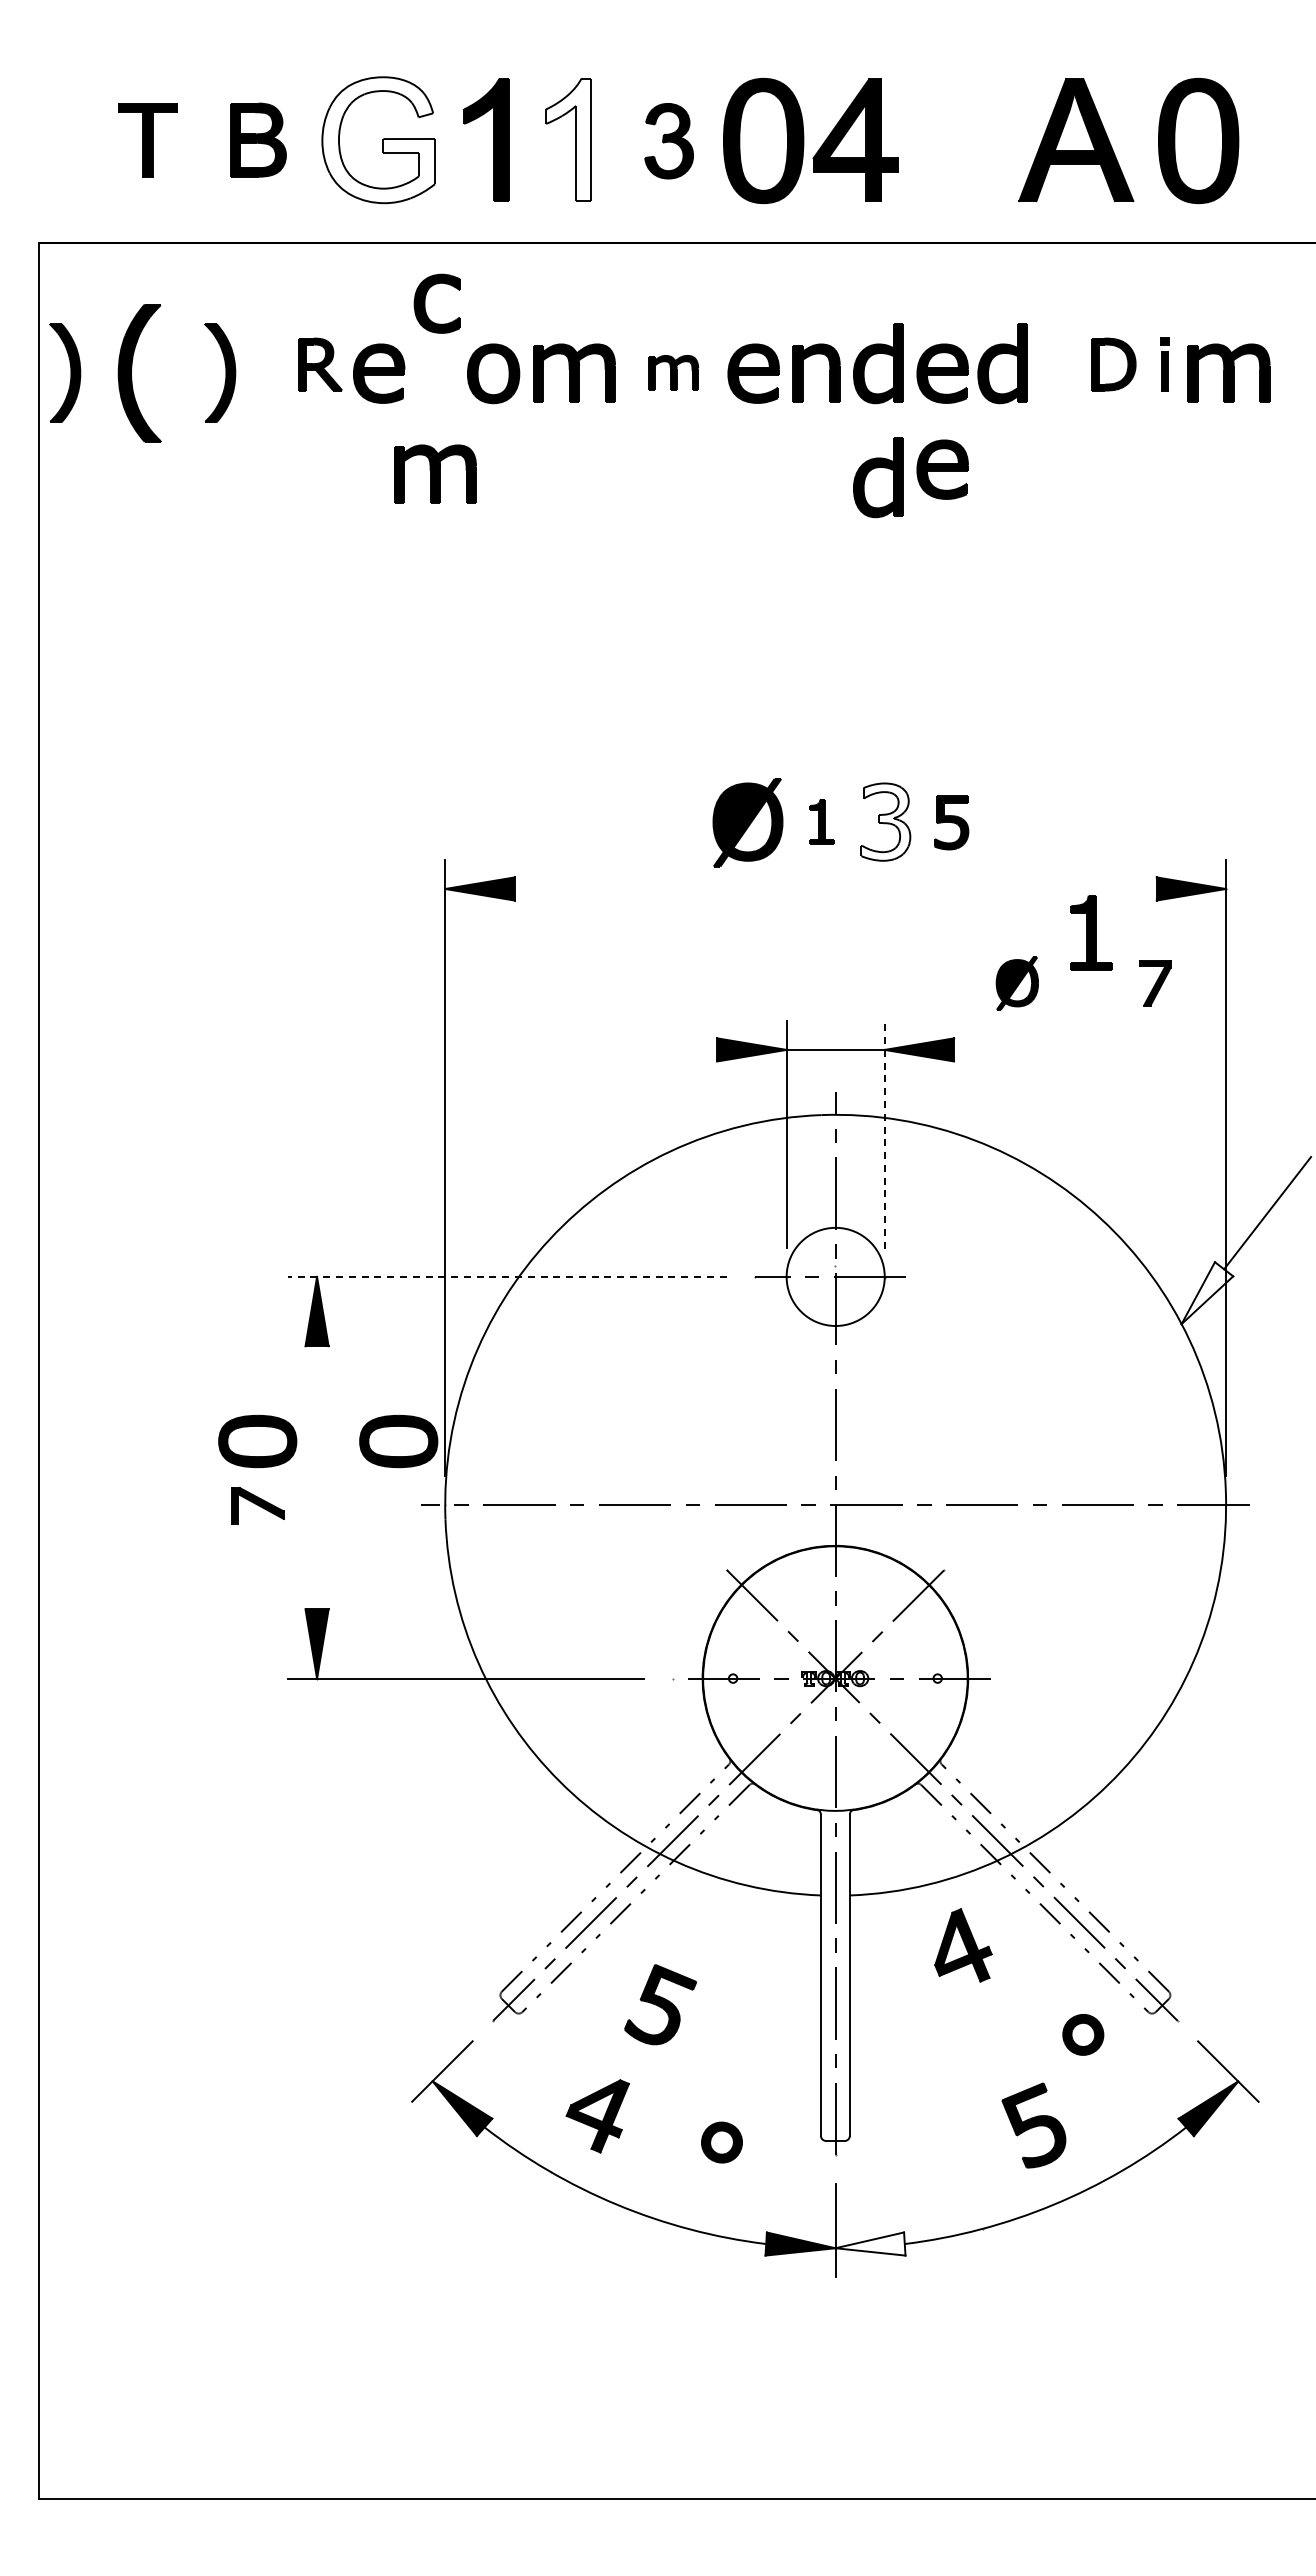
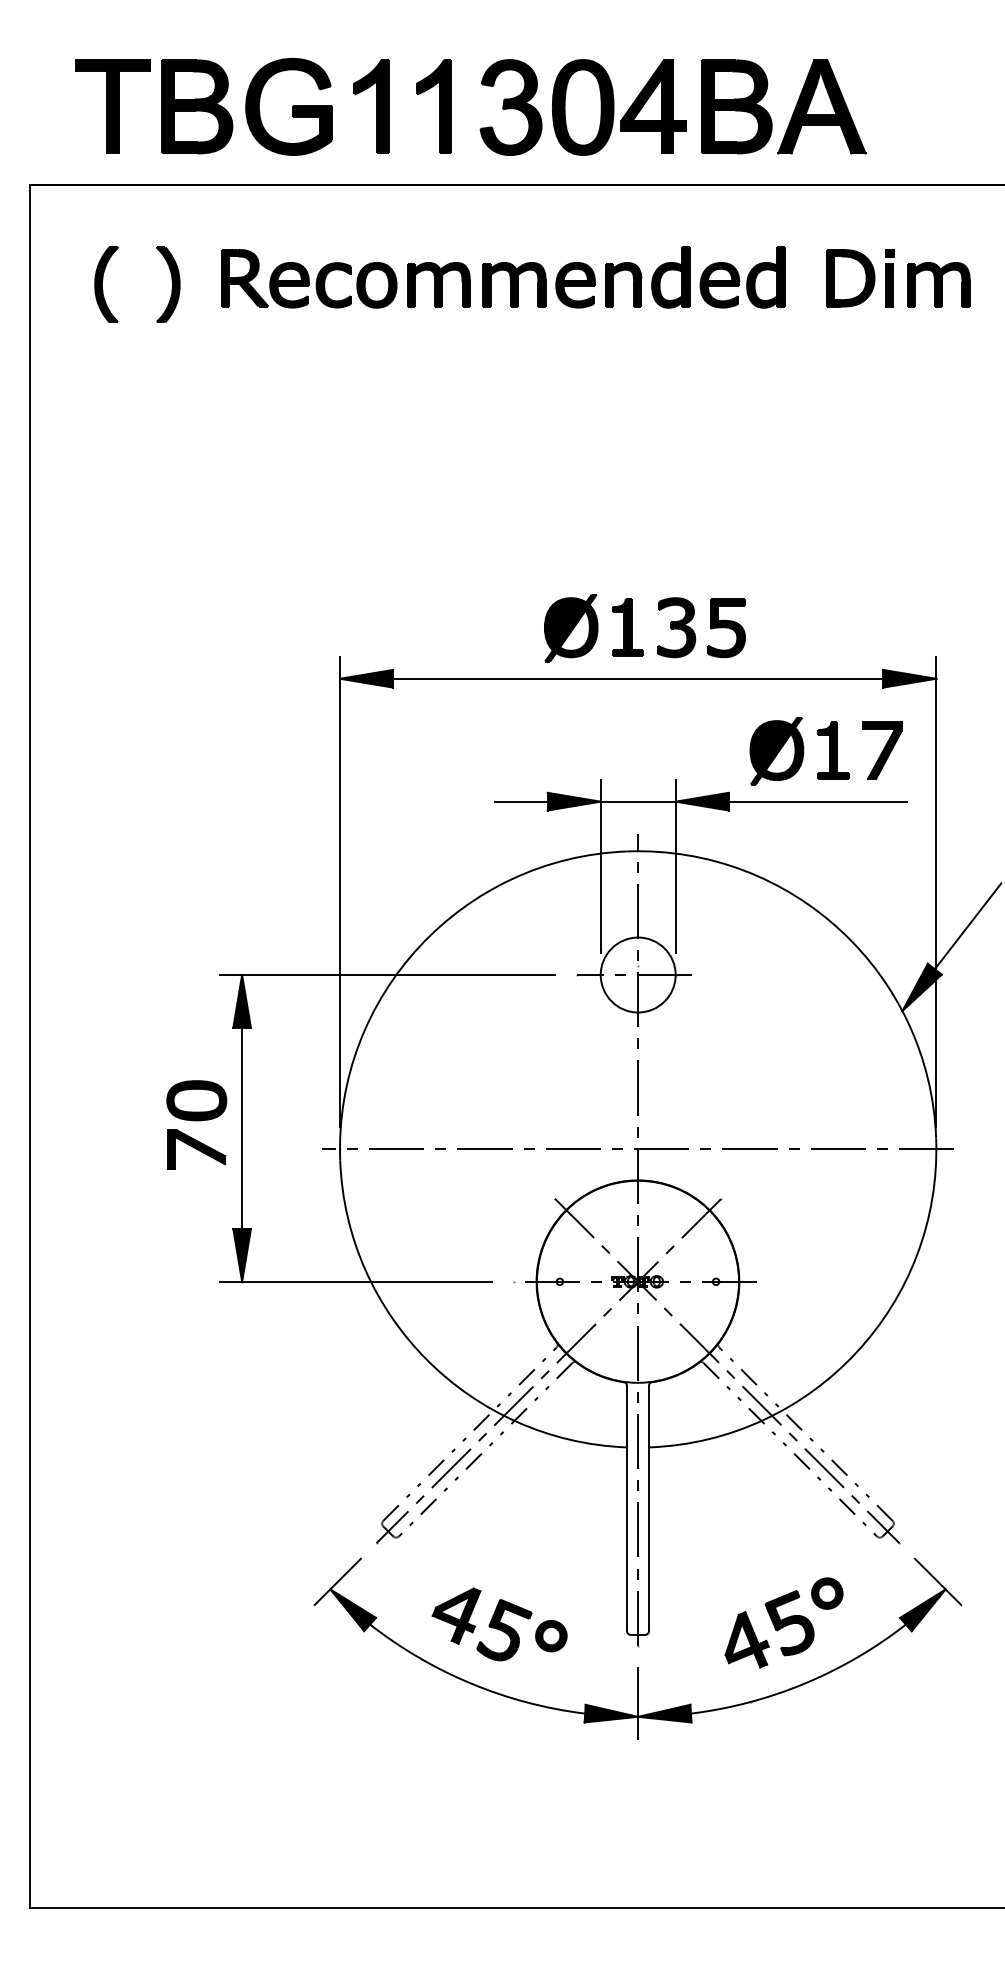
part: (147, 139) -> (112, 106), size x1.67
part: (258, 139) -> (197, 106), size x1.67
fill: (568, 139) -> (434, 106), added
part: (964, 139) -> (736, 106), added
fill: (378, 140) -> (289, 107), added
part: (668, 141) -> (510, 107), size x1.67
part: (1198, 141) -> (915, 107), removed
part: (425, 303) -> (324, 285), moved
part: (320, 364) -> (244, 278), size x1.43
part: (1113, 364) -> (850, 278), size x1.43
part: (1164, 364) -> (889, 278), size x1.43
part: (65, 372) -> (50, 284), removed
part: (139, 372) -> (106, 284), size x0.71
part: (673, 372) -> (514, 284), size x1.67
part: (942, 469) -> (719, 358), removed
part: (435, 473) -> (332, 361), removed
part: (878, 477) -> (670, 364), removed
part: (821, 821) -> (627, 627), size x1.67
fill: (885, 821) -> (676, 627), added
part: (951, 822) -> (726, 627), size x1.43
line: (835, 888) -> (638, 678), added
part: (1091, 932) -> (833, 750), moved
part: (1017, 983) -> (777, 750), size x1.67
part: (1155, 983) -> (882, 750), size x1.67
line: (682, 1049) -> (521, 801), added
line: (1070, 1049) -> (817, 801), added
line: (884, 1134) -> (675, 866), dashed -> solid
line: (506, 1276) -> (386, 974), dashed -> solid
fill: (1207, 1293) -> (922, 987), added
part: (398, 1441) -> (304, 1100), removed
line: (317, 1477) -> (242, 1128), added
part: (257, 1505) -> (196, 1149), size x1.43
part: (963, 1945) -> (747, 1639), moved
part: (660, 2004) -> (504, 1629), moved
part: (1083, 2034) -> (827, 1593), moved
fill: (870, 2243) -> (664, 1713), added

